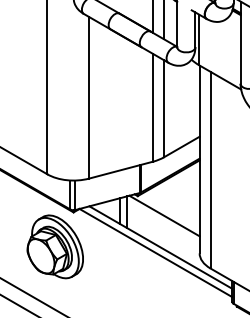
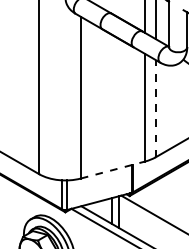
line: (163, 108) -> (155, 108), solid -> dashed
line: (121, 170) -> (113, 170), solid -> dashed

